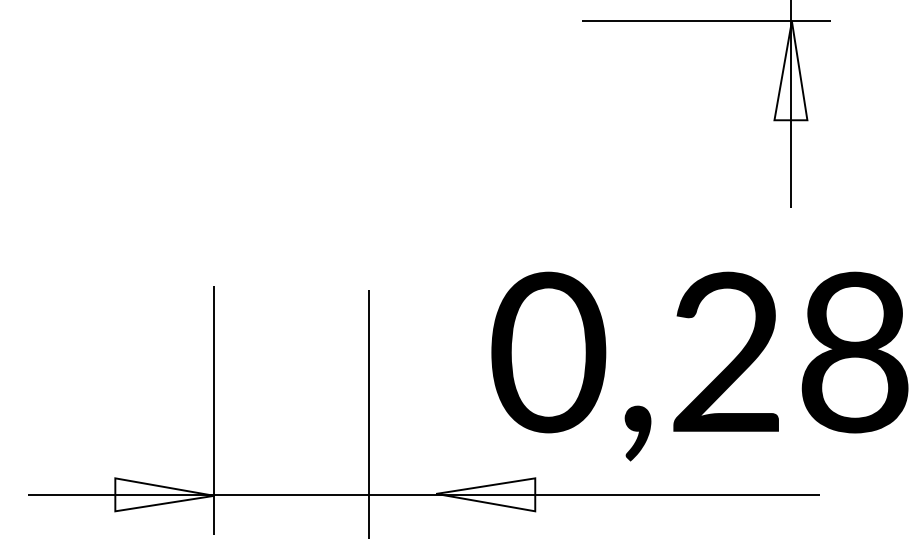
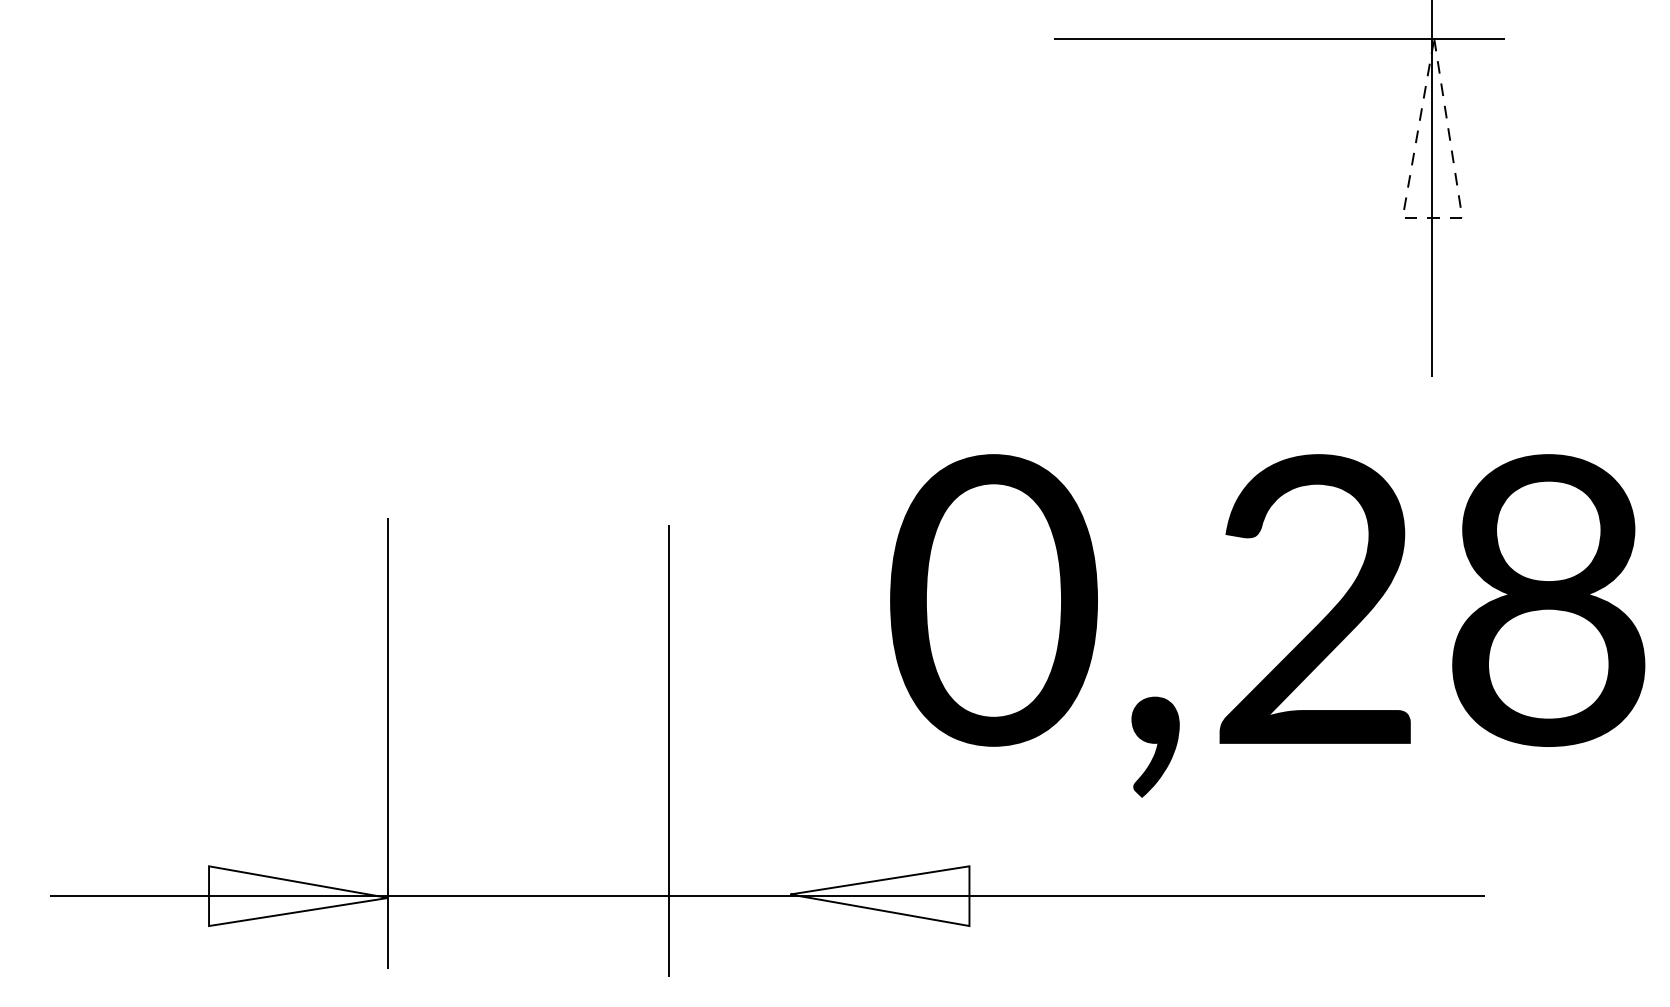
line: (790, 120) -> (1431, 218), solid -> dashed
text: (699, 366) -> (1266, 625), moved

